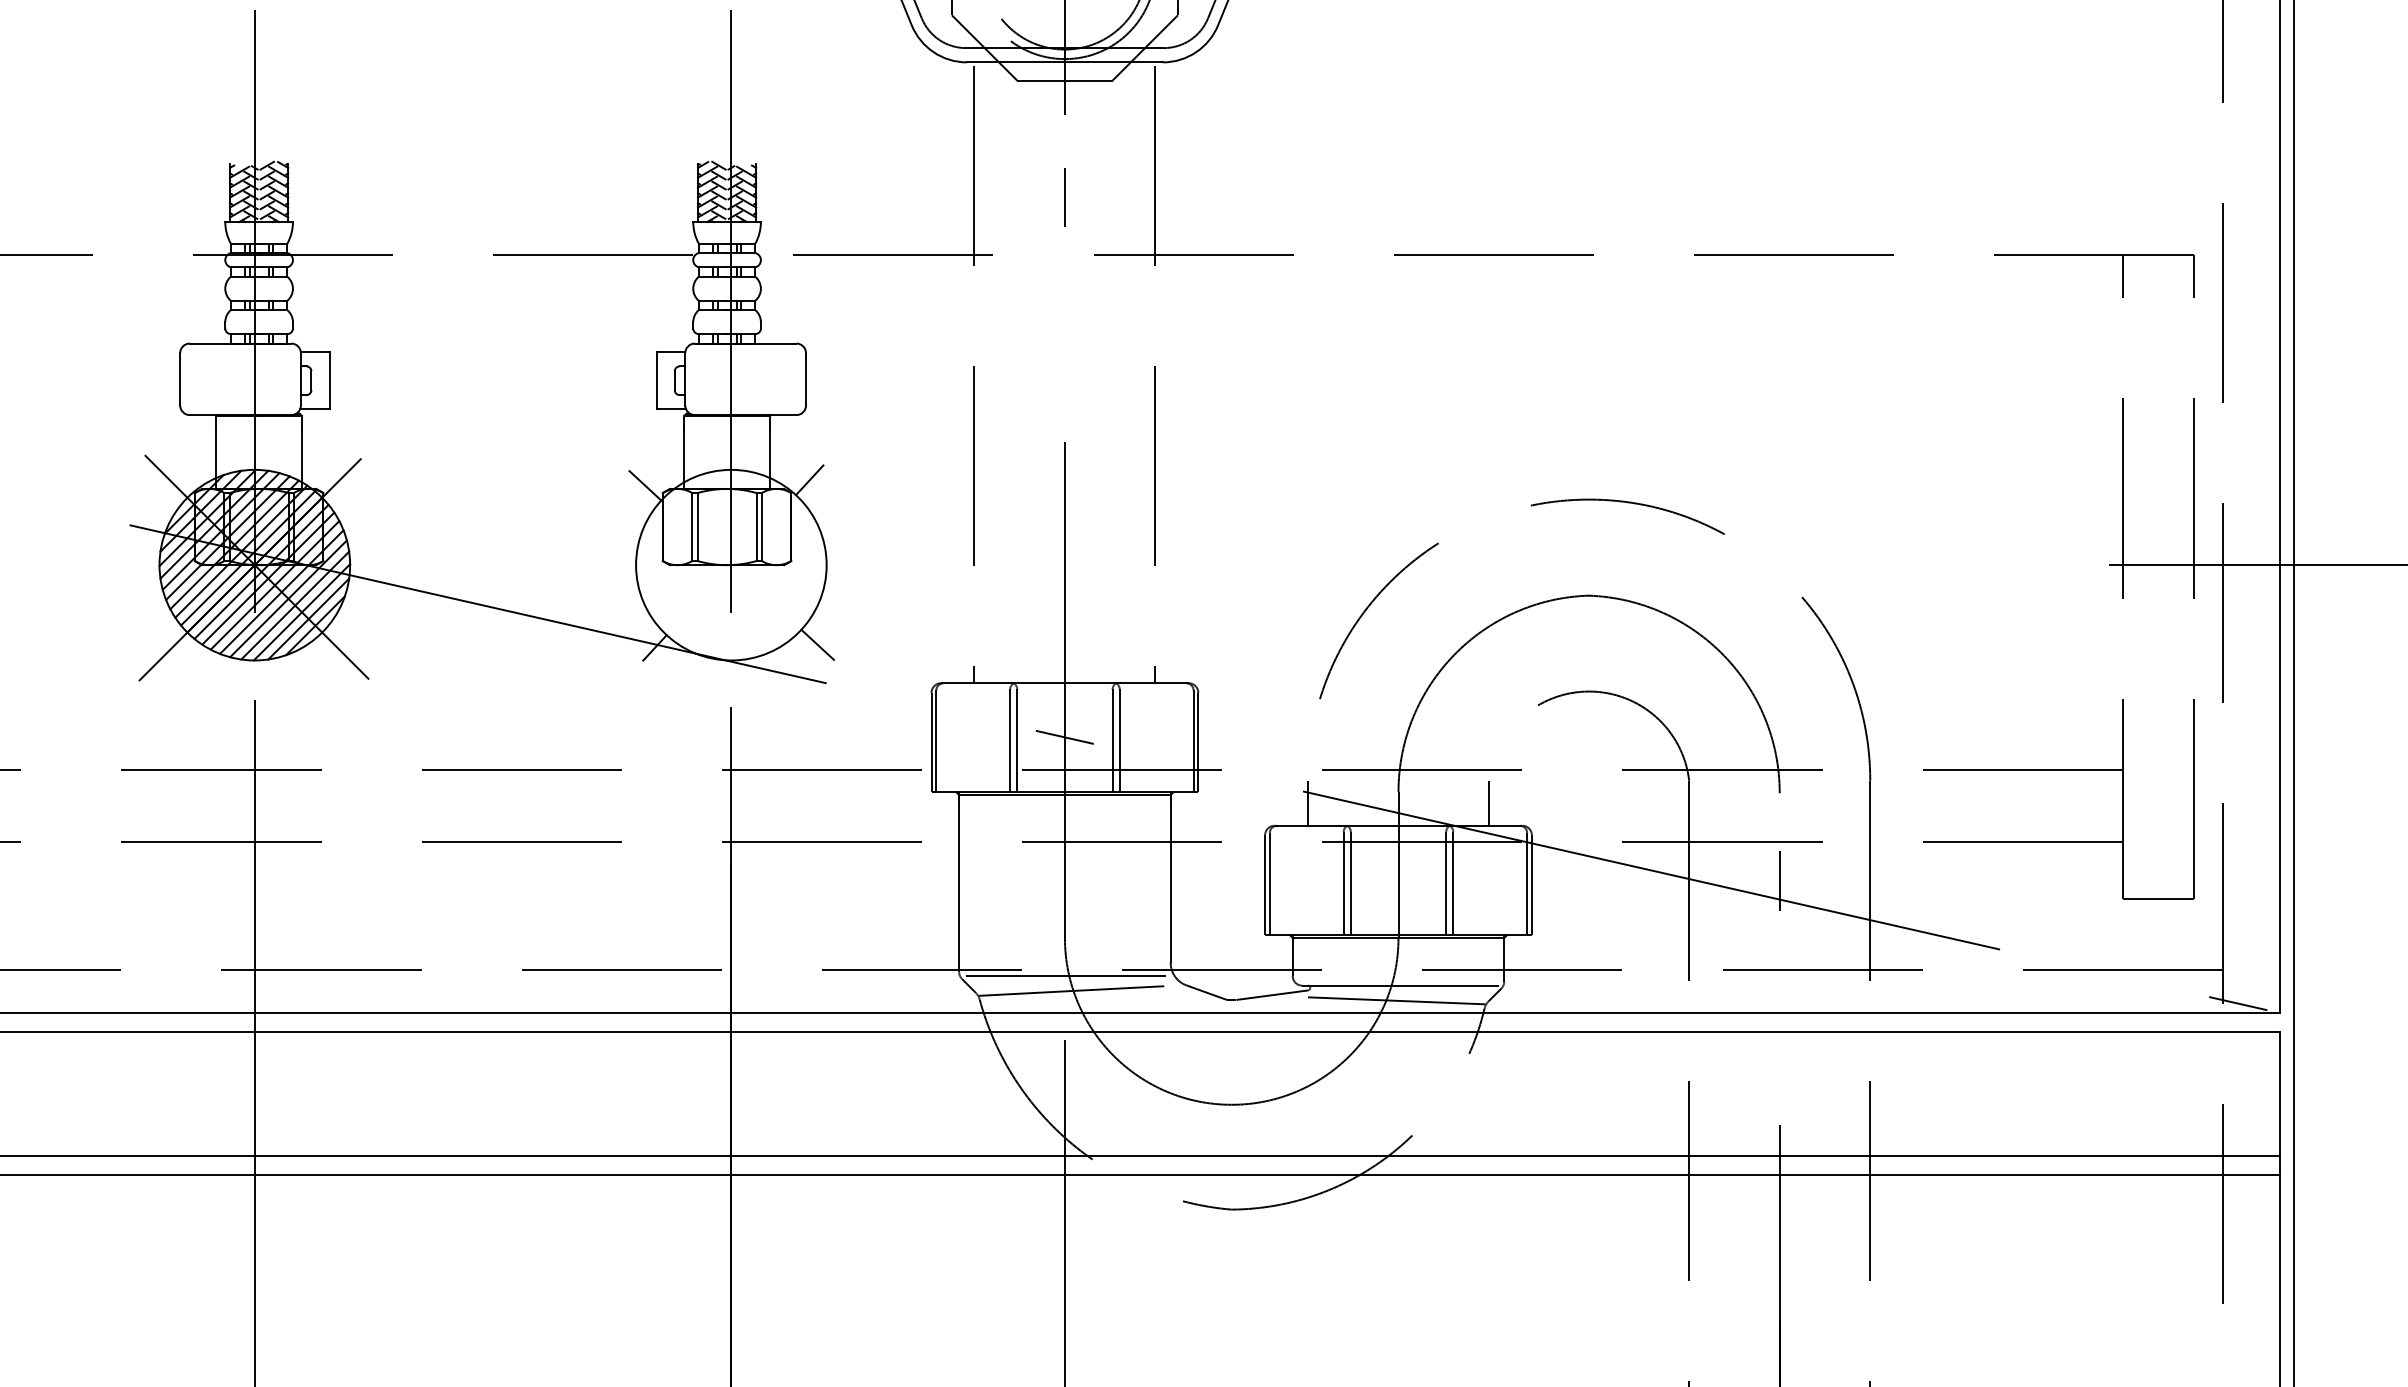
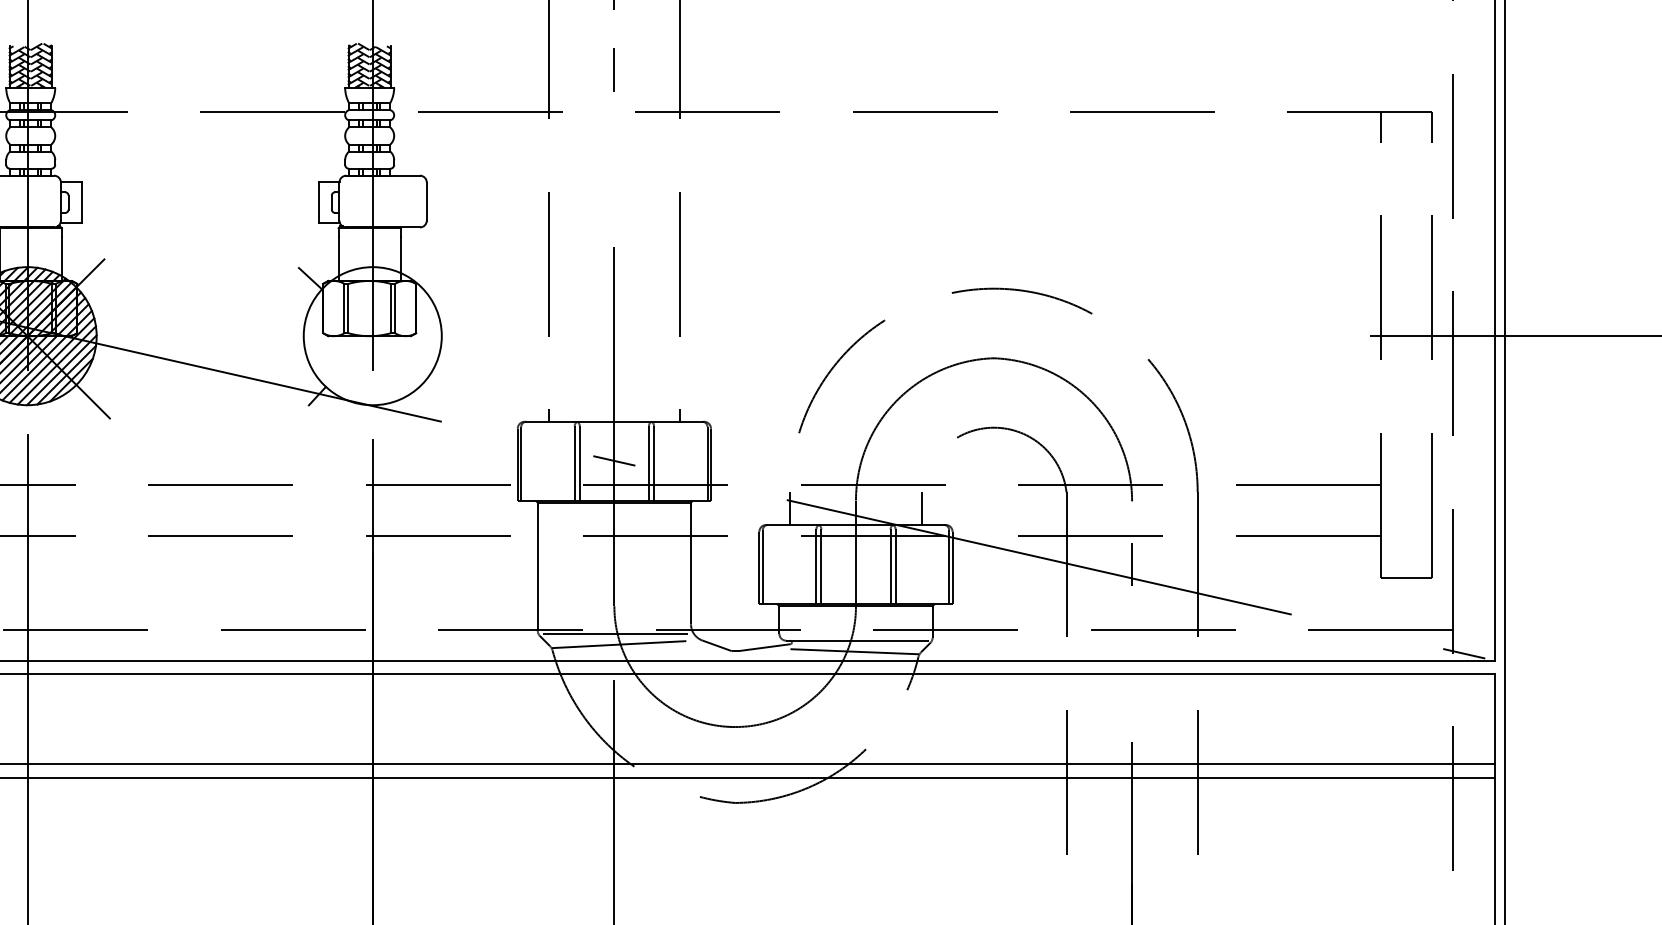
line: (809, 480) -> (429, 274), removed
line: (817, 644) -> (435, 393), removed

